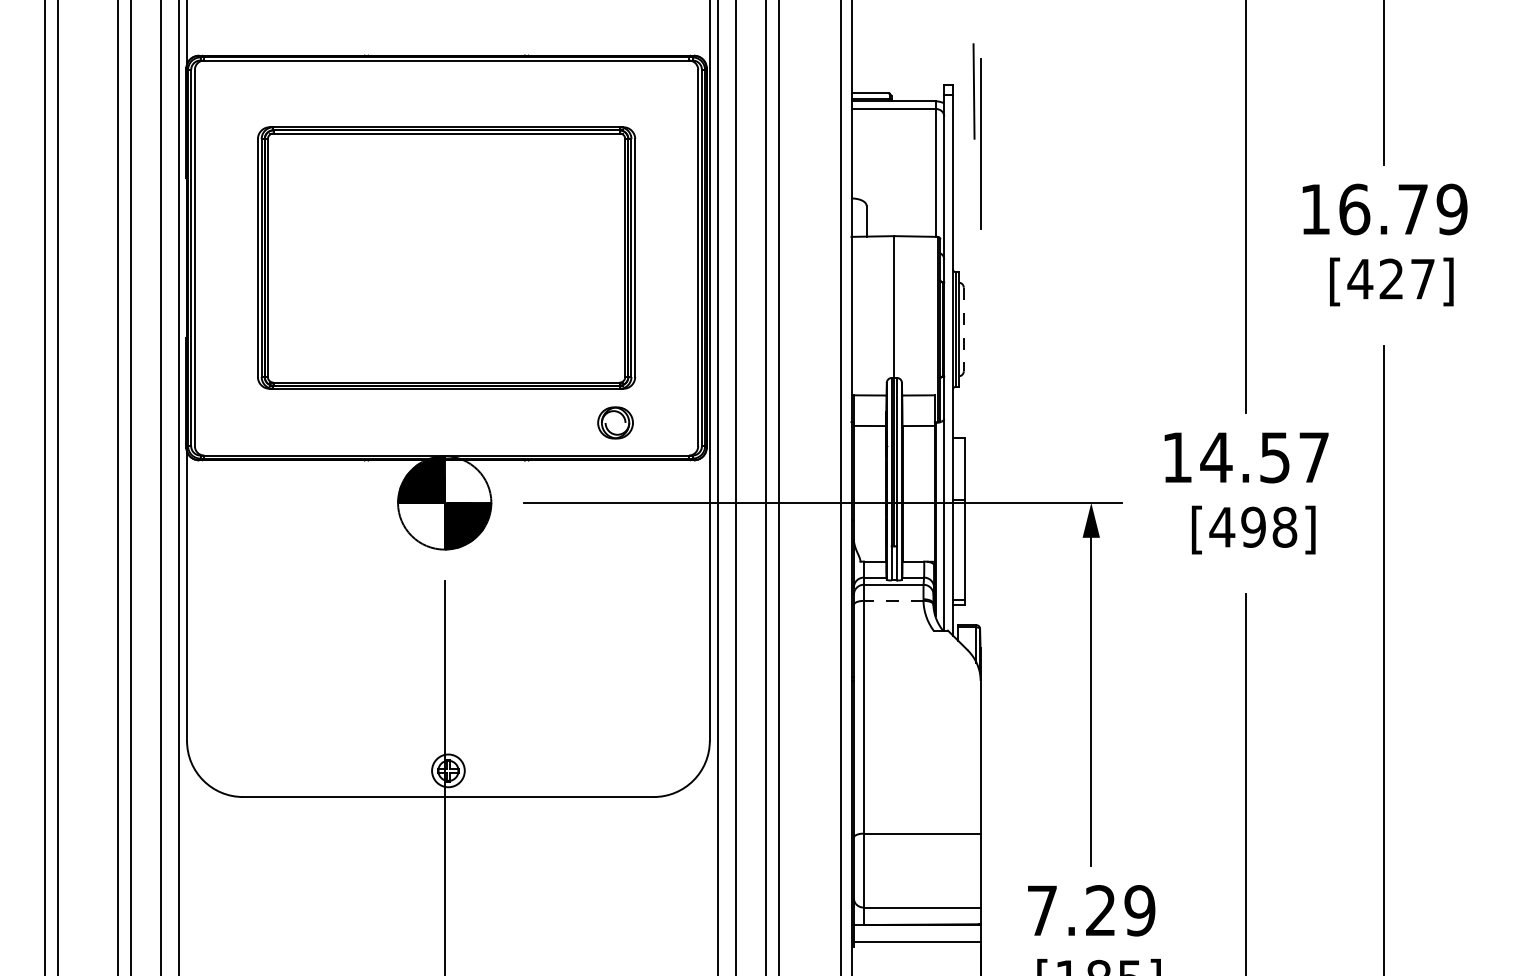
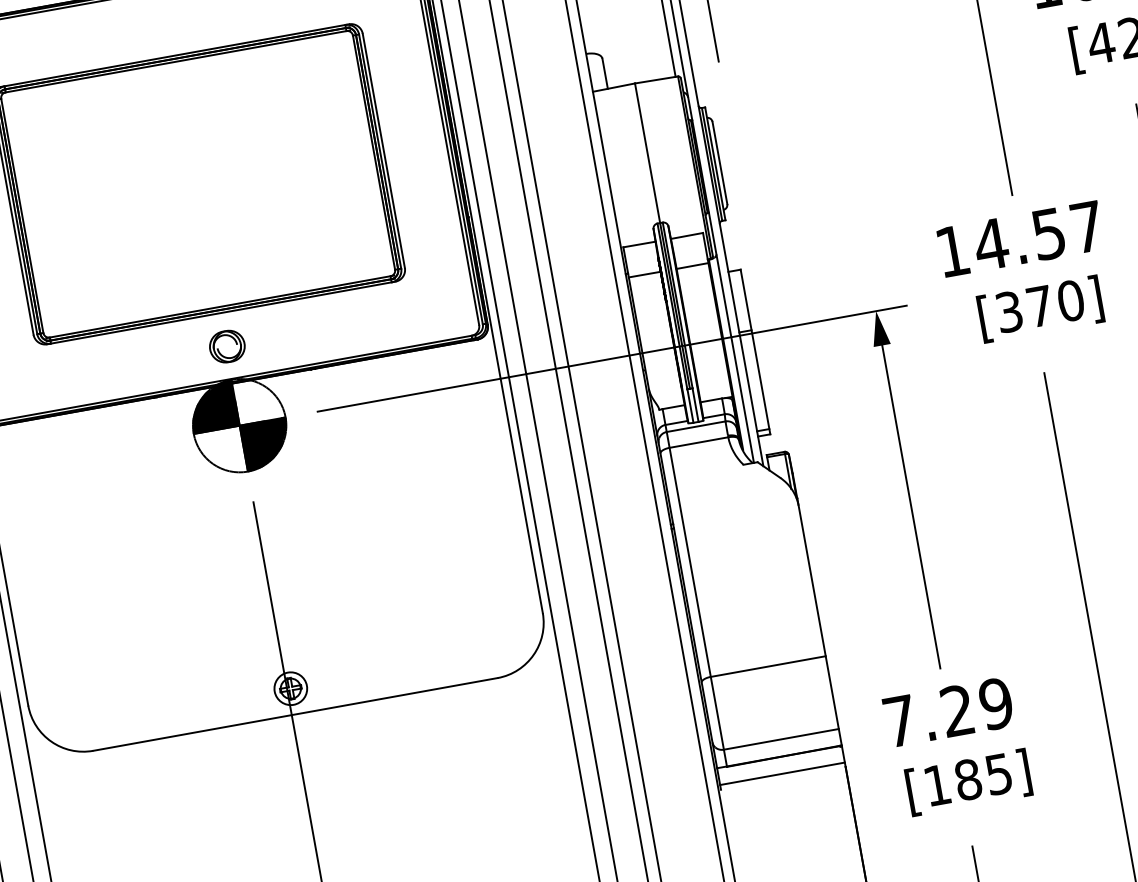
line: (963, 329) -> (719, 163), dashed -> solid
part: (615, 422) -> (227, 346), moved
text: (1253, 526) -> (1039, 305), [498] -> [370]
line: (893, 600) -> (698, 442), dashed -> solid

